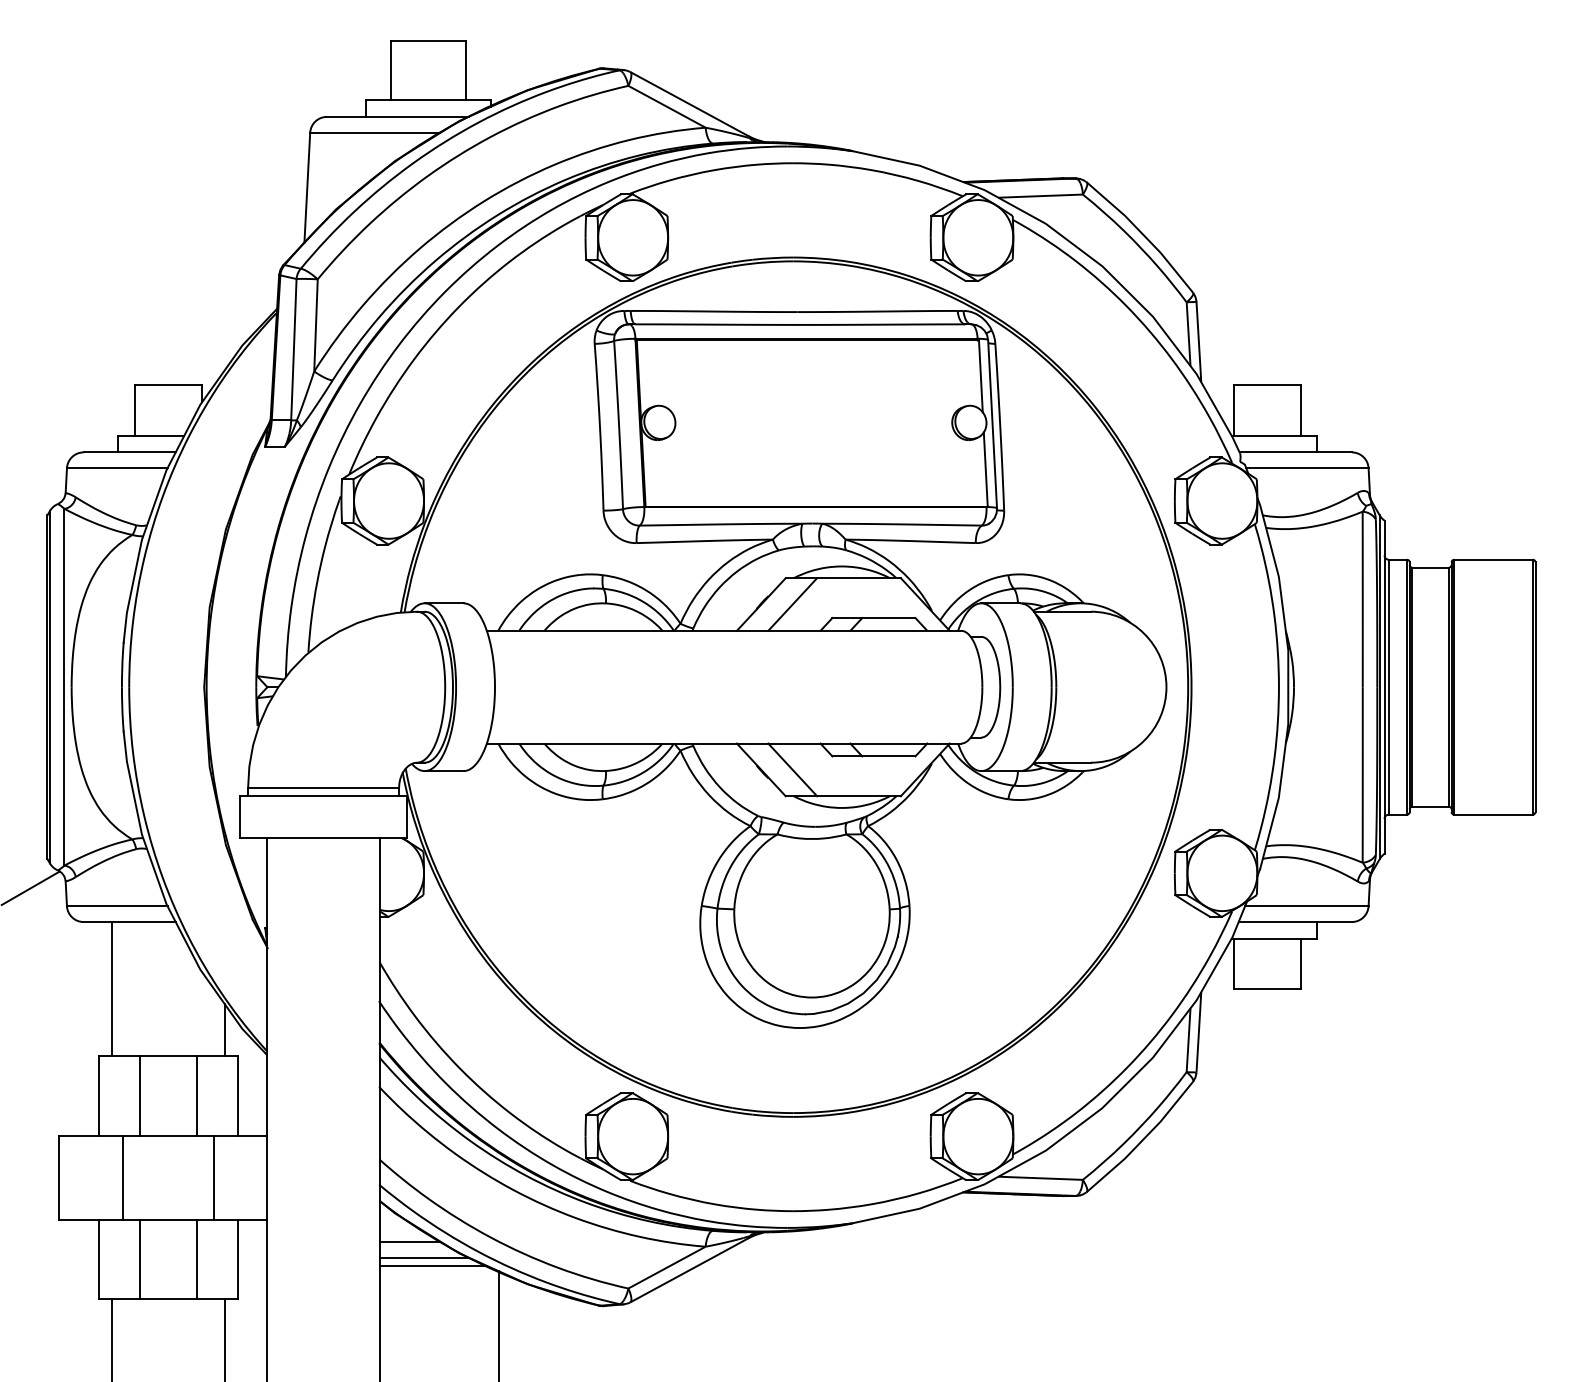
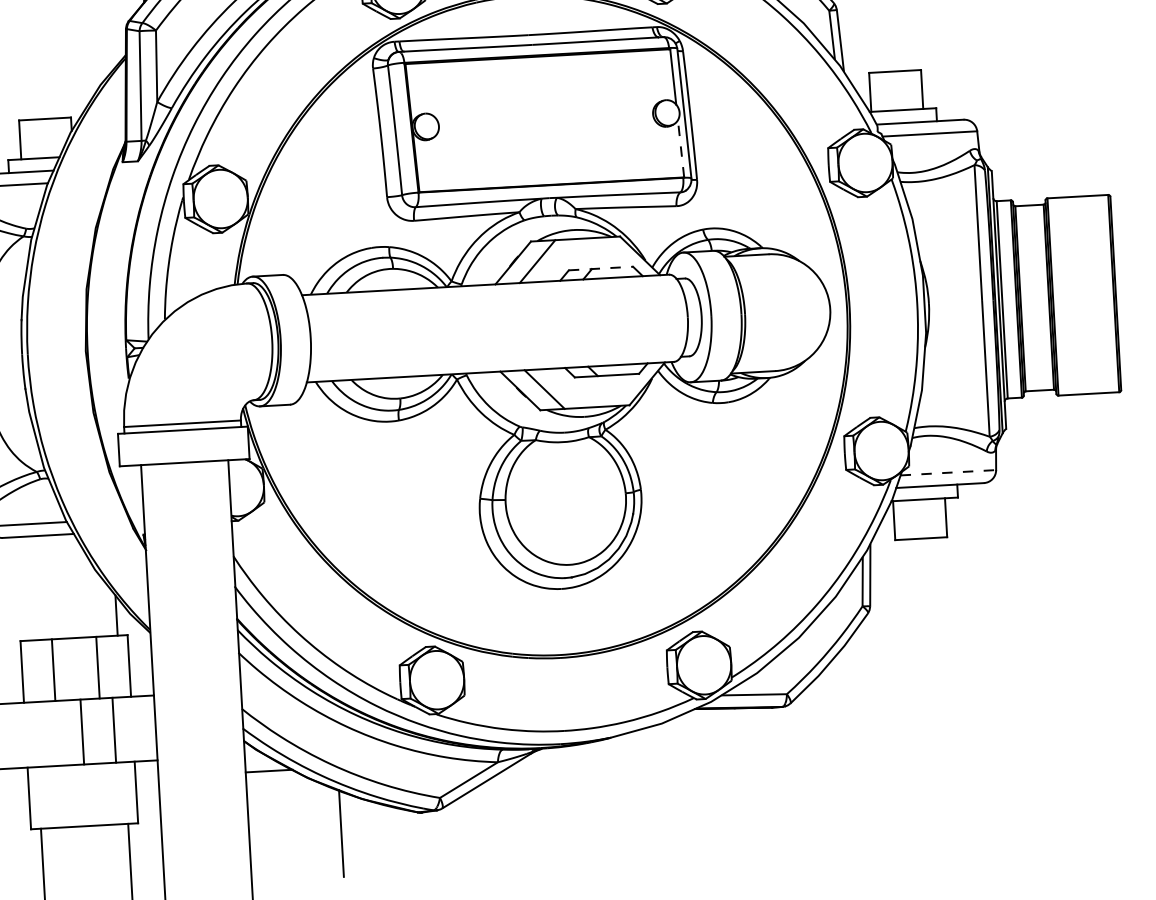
line: (985, 469) -> (680, 148), solid -> dashed
line: (874, 618) -> (601, 268), solid -> dashed
line: (1306, 906) -> (948, 473), solid -> dashed
line: (112, 989) -> (27, 588), removed
line: (123, 1177) -> (82, 731), moved
line: (423, 1257) -> (280, 782), removed
line: (139, 1259) -> (60, 796), removed
line: (197, 1259) -> (105, 794), removed
line: (433, 1265) -> (288, 788), removed

